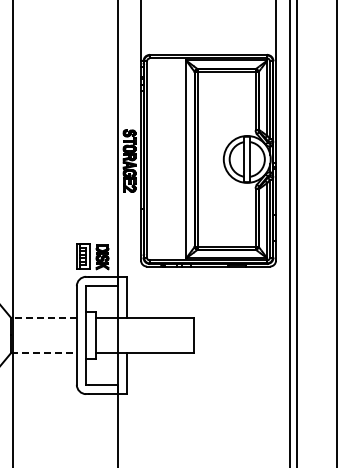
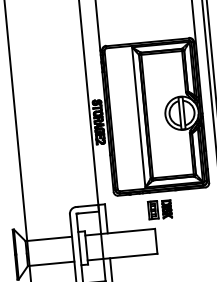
part: (92, 256) -> (159, 209), moved
line: (43, 317) -> (48, 238), dashed -> solid
line: (43, 353) -> (50, 264), dashed -> solid

